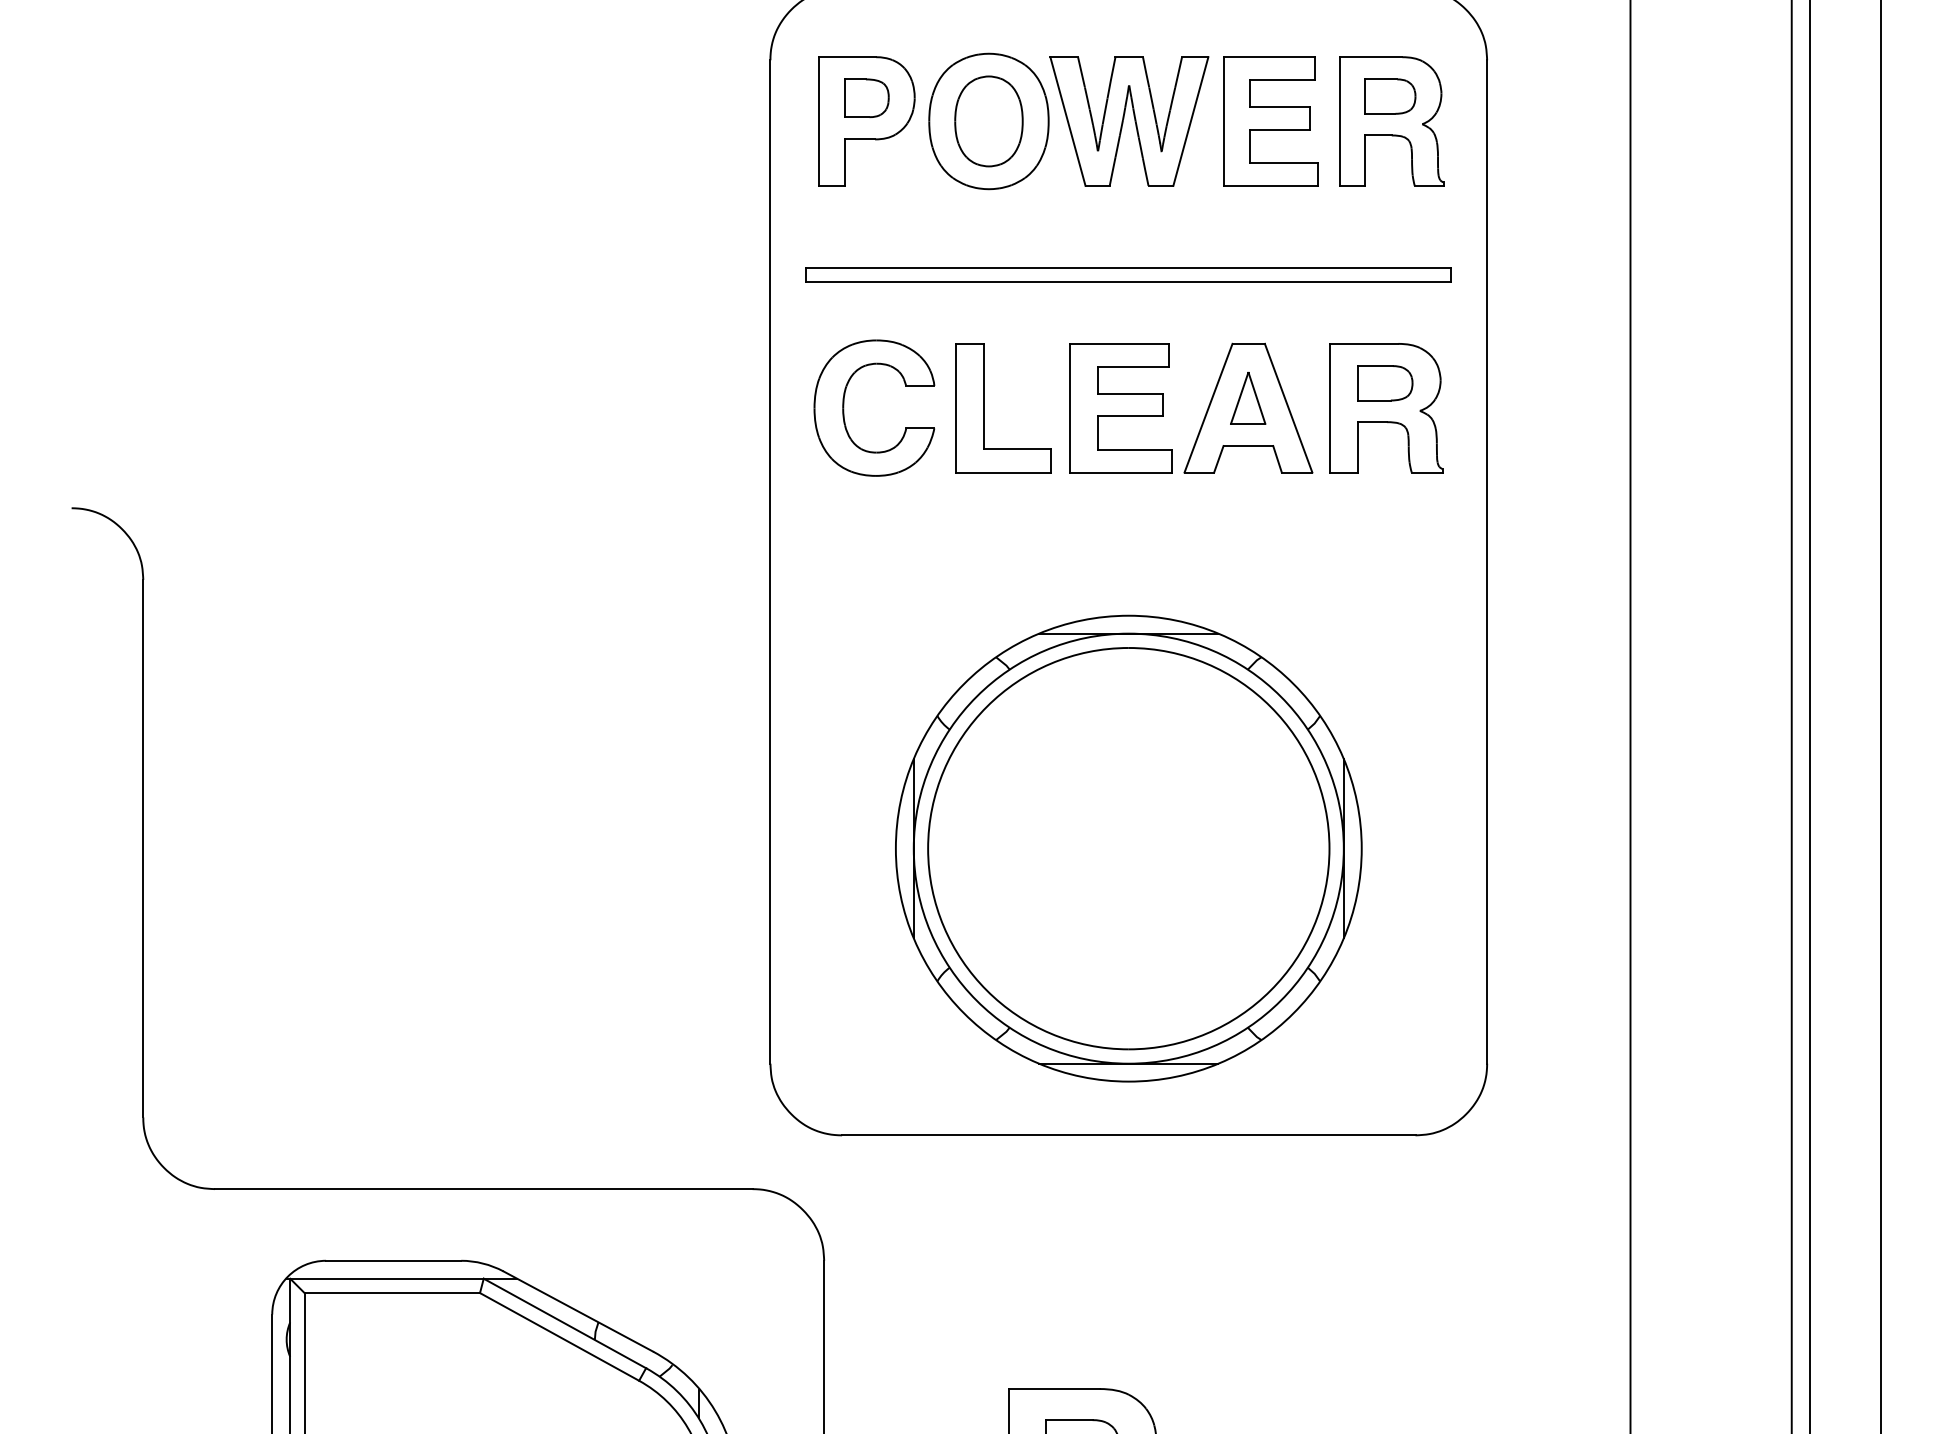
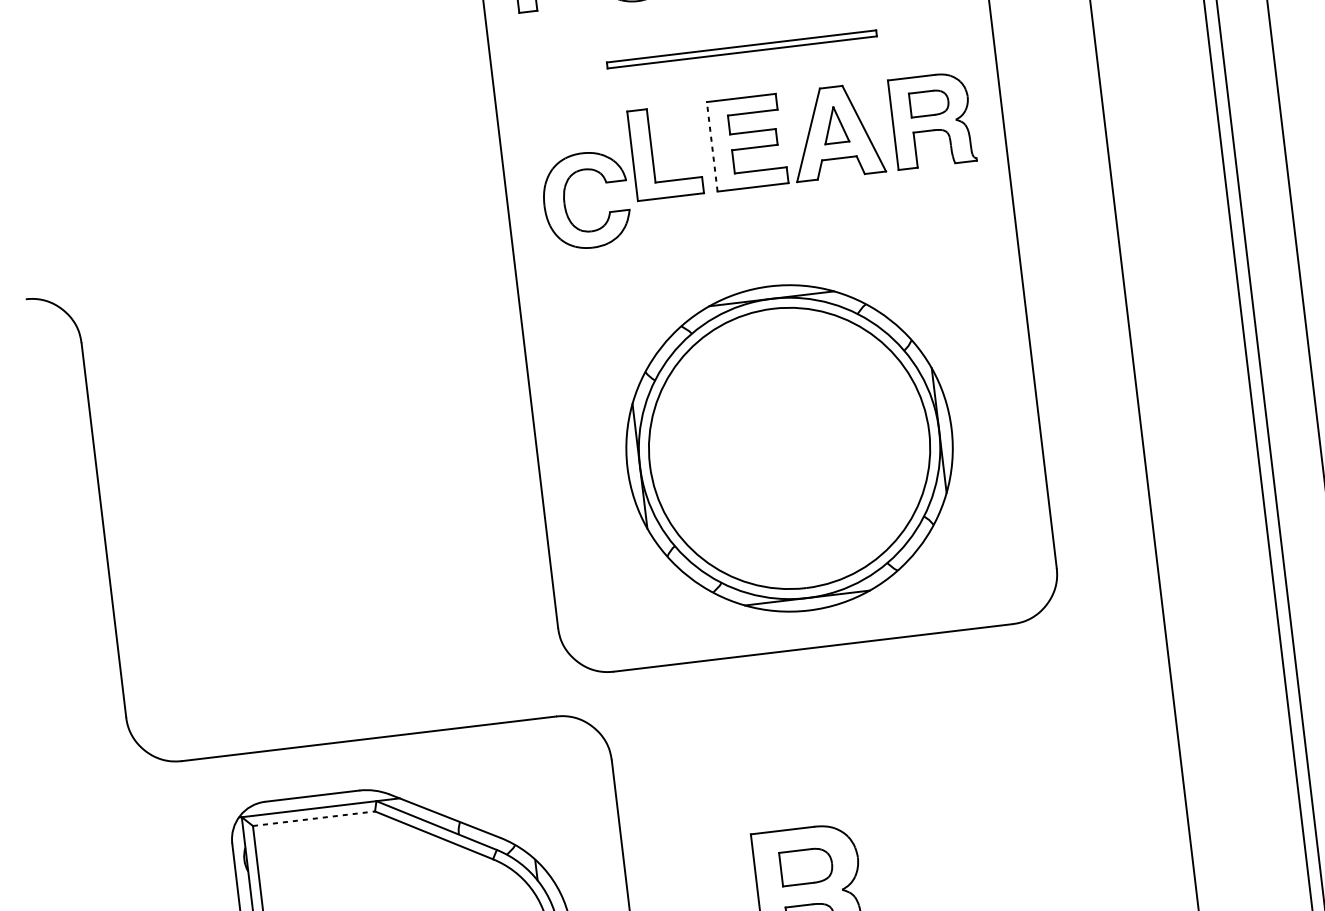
part: (1128, 274) -> (741, 48), size x0.6
part: (844, 407) -> (565, 202), moved
line: (1070, 407) -> (712, 146), solid -> dashed
line: (392, 1293) -> (314, 819), solid -> dashed

